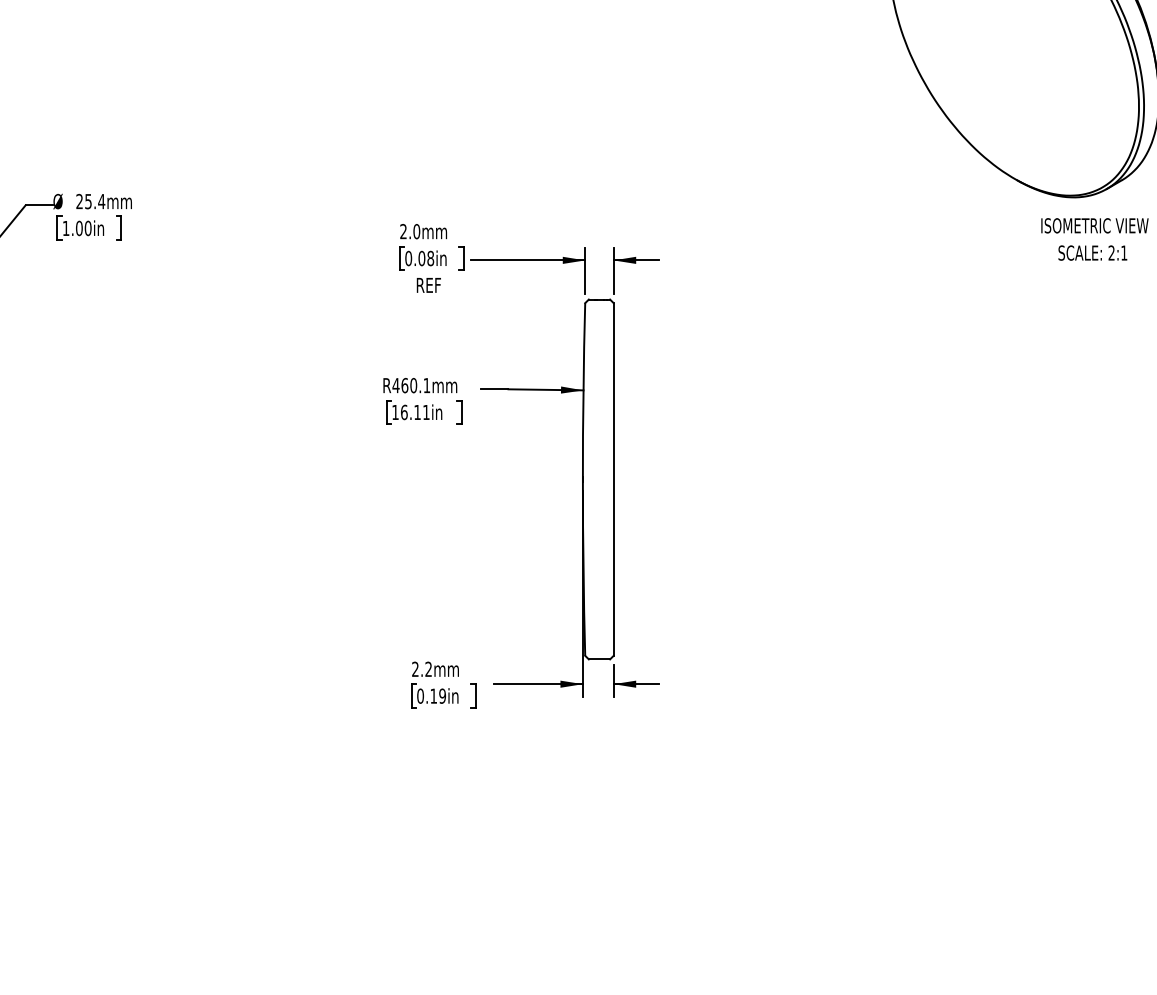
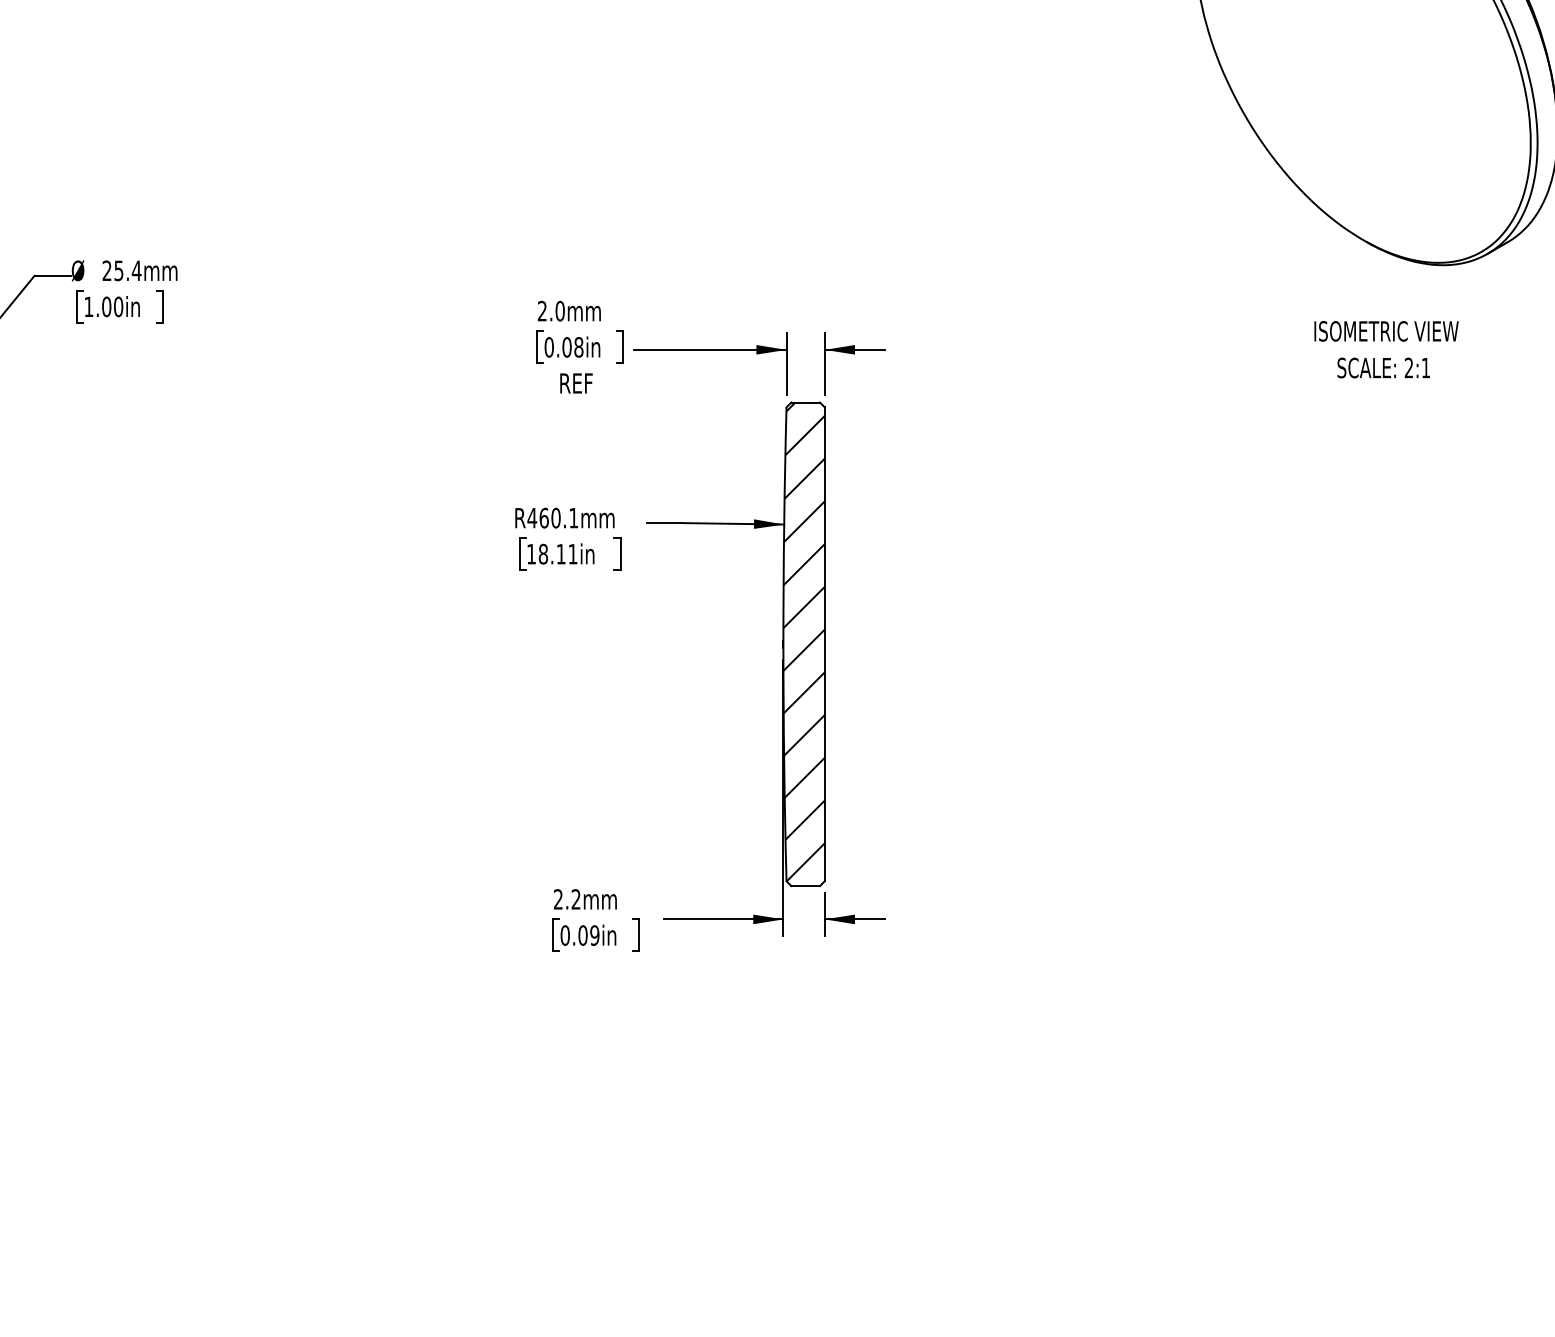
text: (1094, 239) -> (1386, 349), moved
text: (404, 411) -> (543, 553), 16.11in -> 18.11in
hatch: (597, 477) -> (803, 641), added
text: (433, 696) -> (582, 935), 0.19in -> 0.09in

